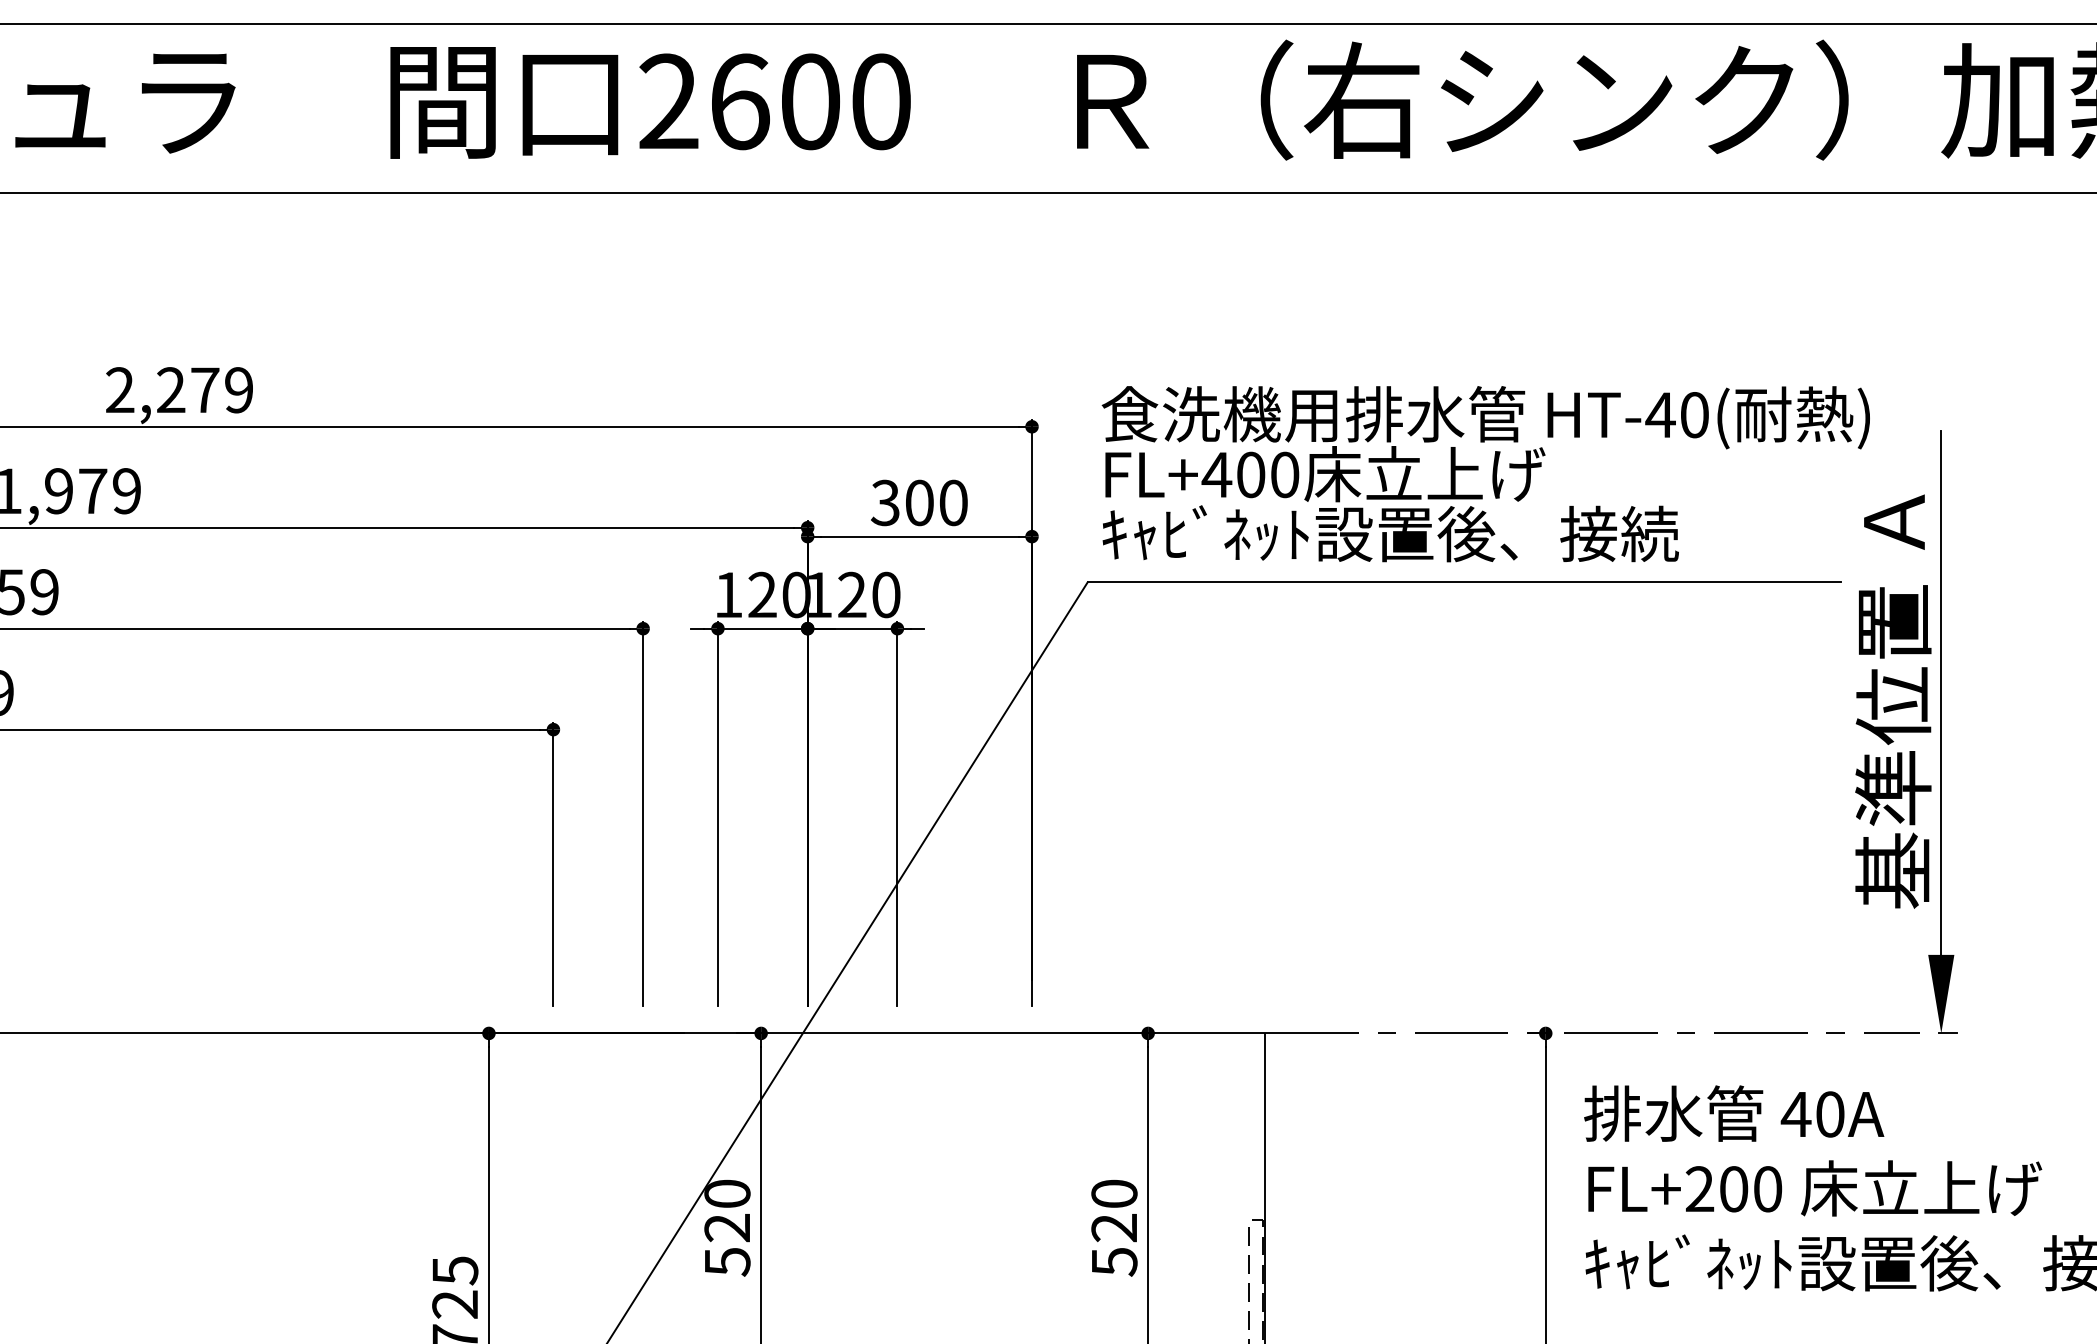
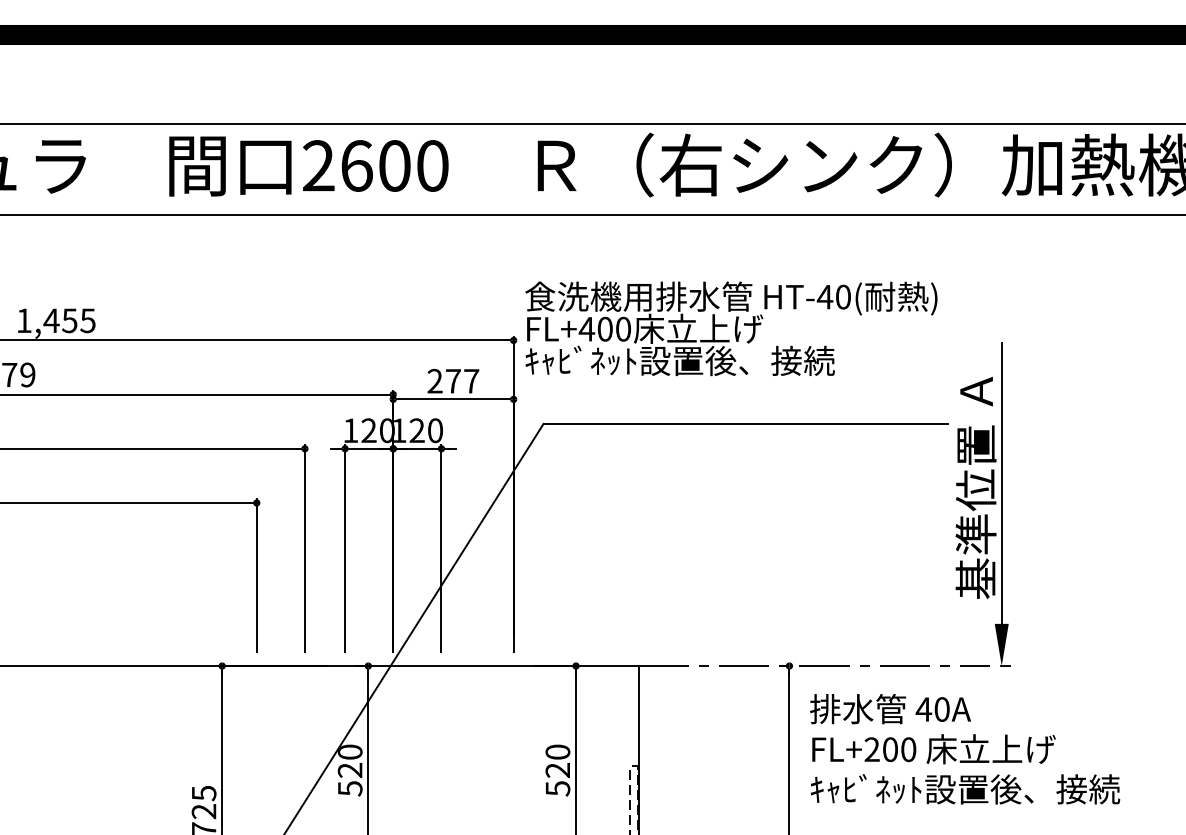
text: (178, 389) -> (55, 320), 2,279 -> 1,455
text: (1486, 473) -> (731, 328), moved
text: (919, 501) -> (453, 380), 300 -> 277

